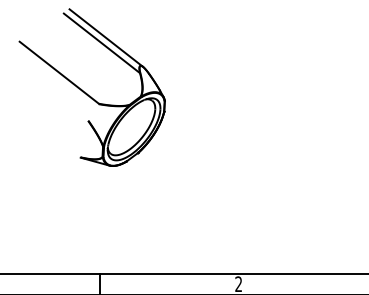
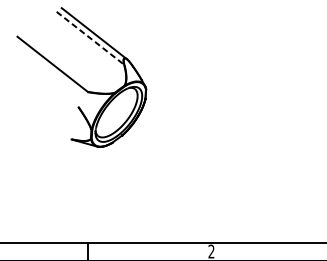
line: (102, 43) -> (90, 38), solid -> dashed

